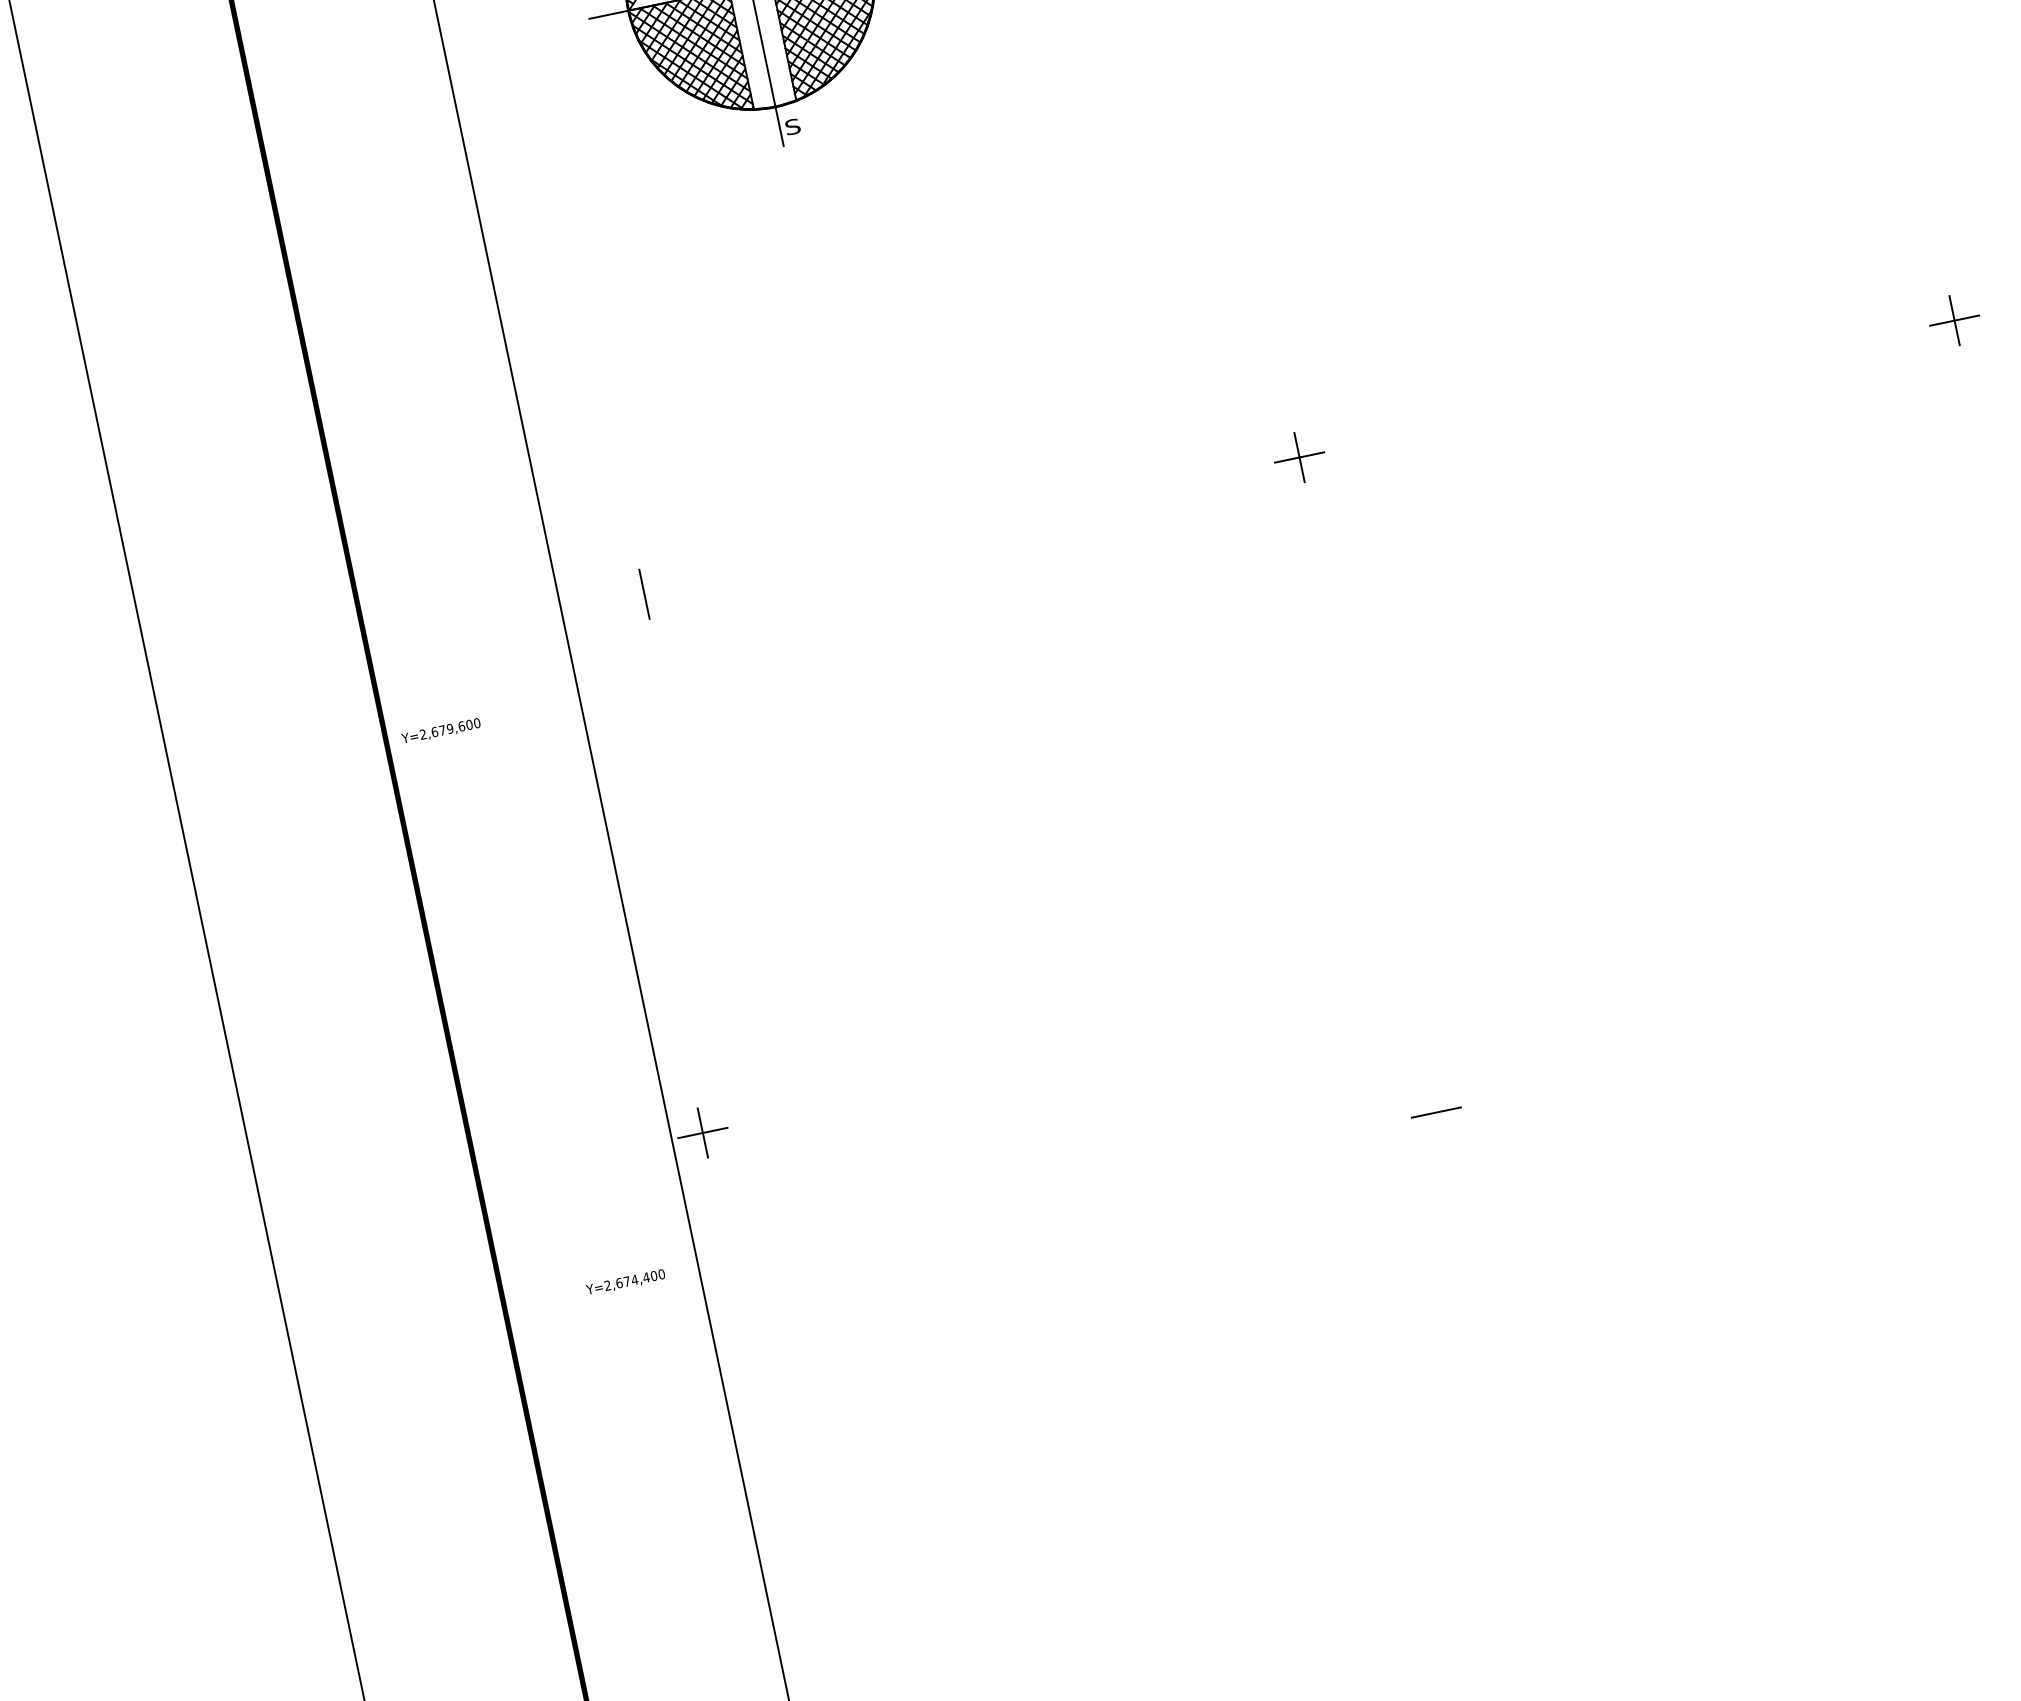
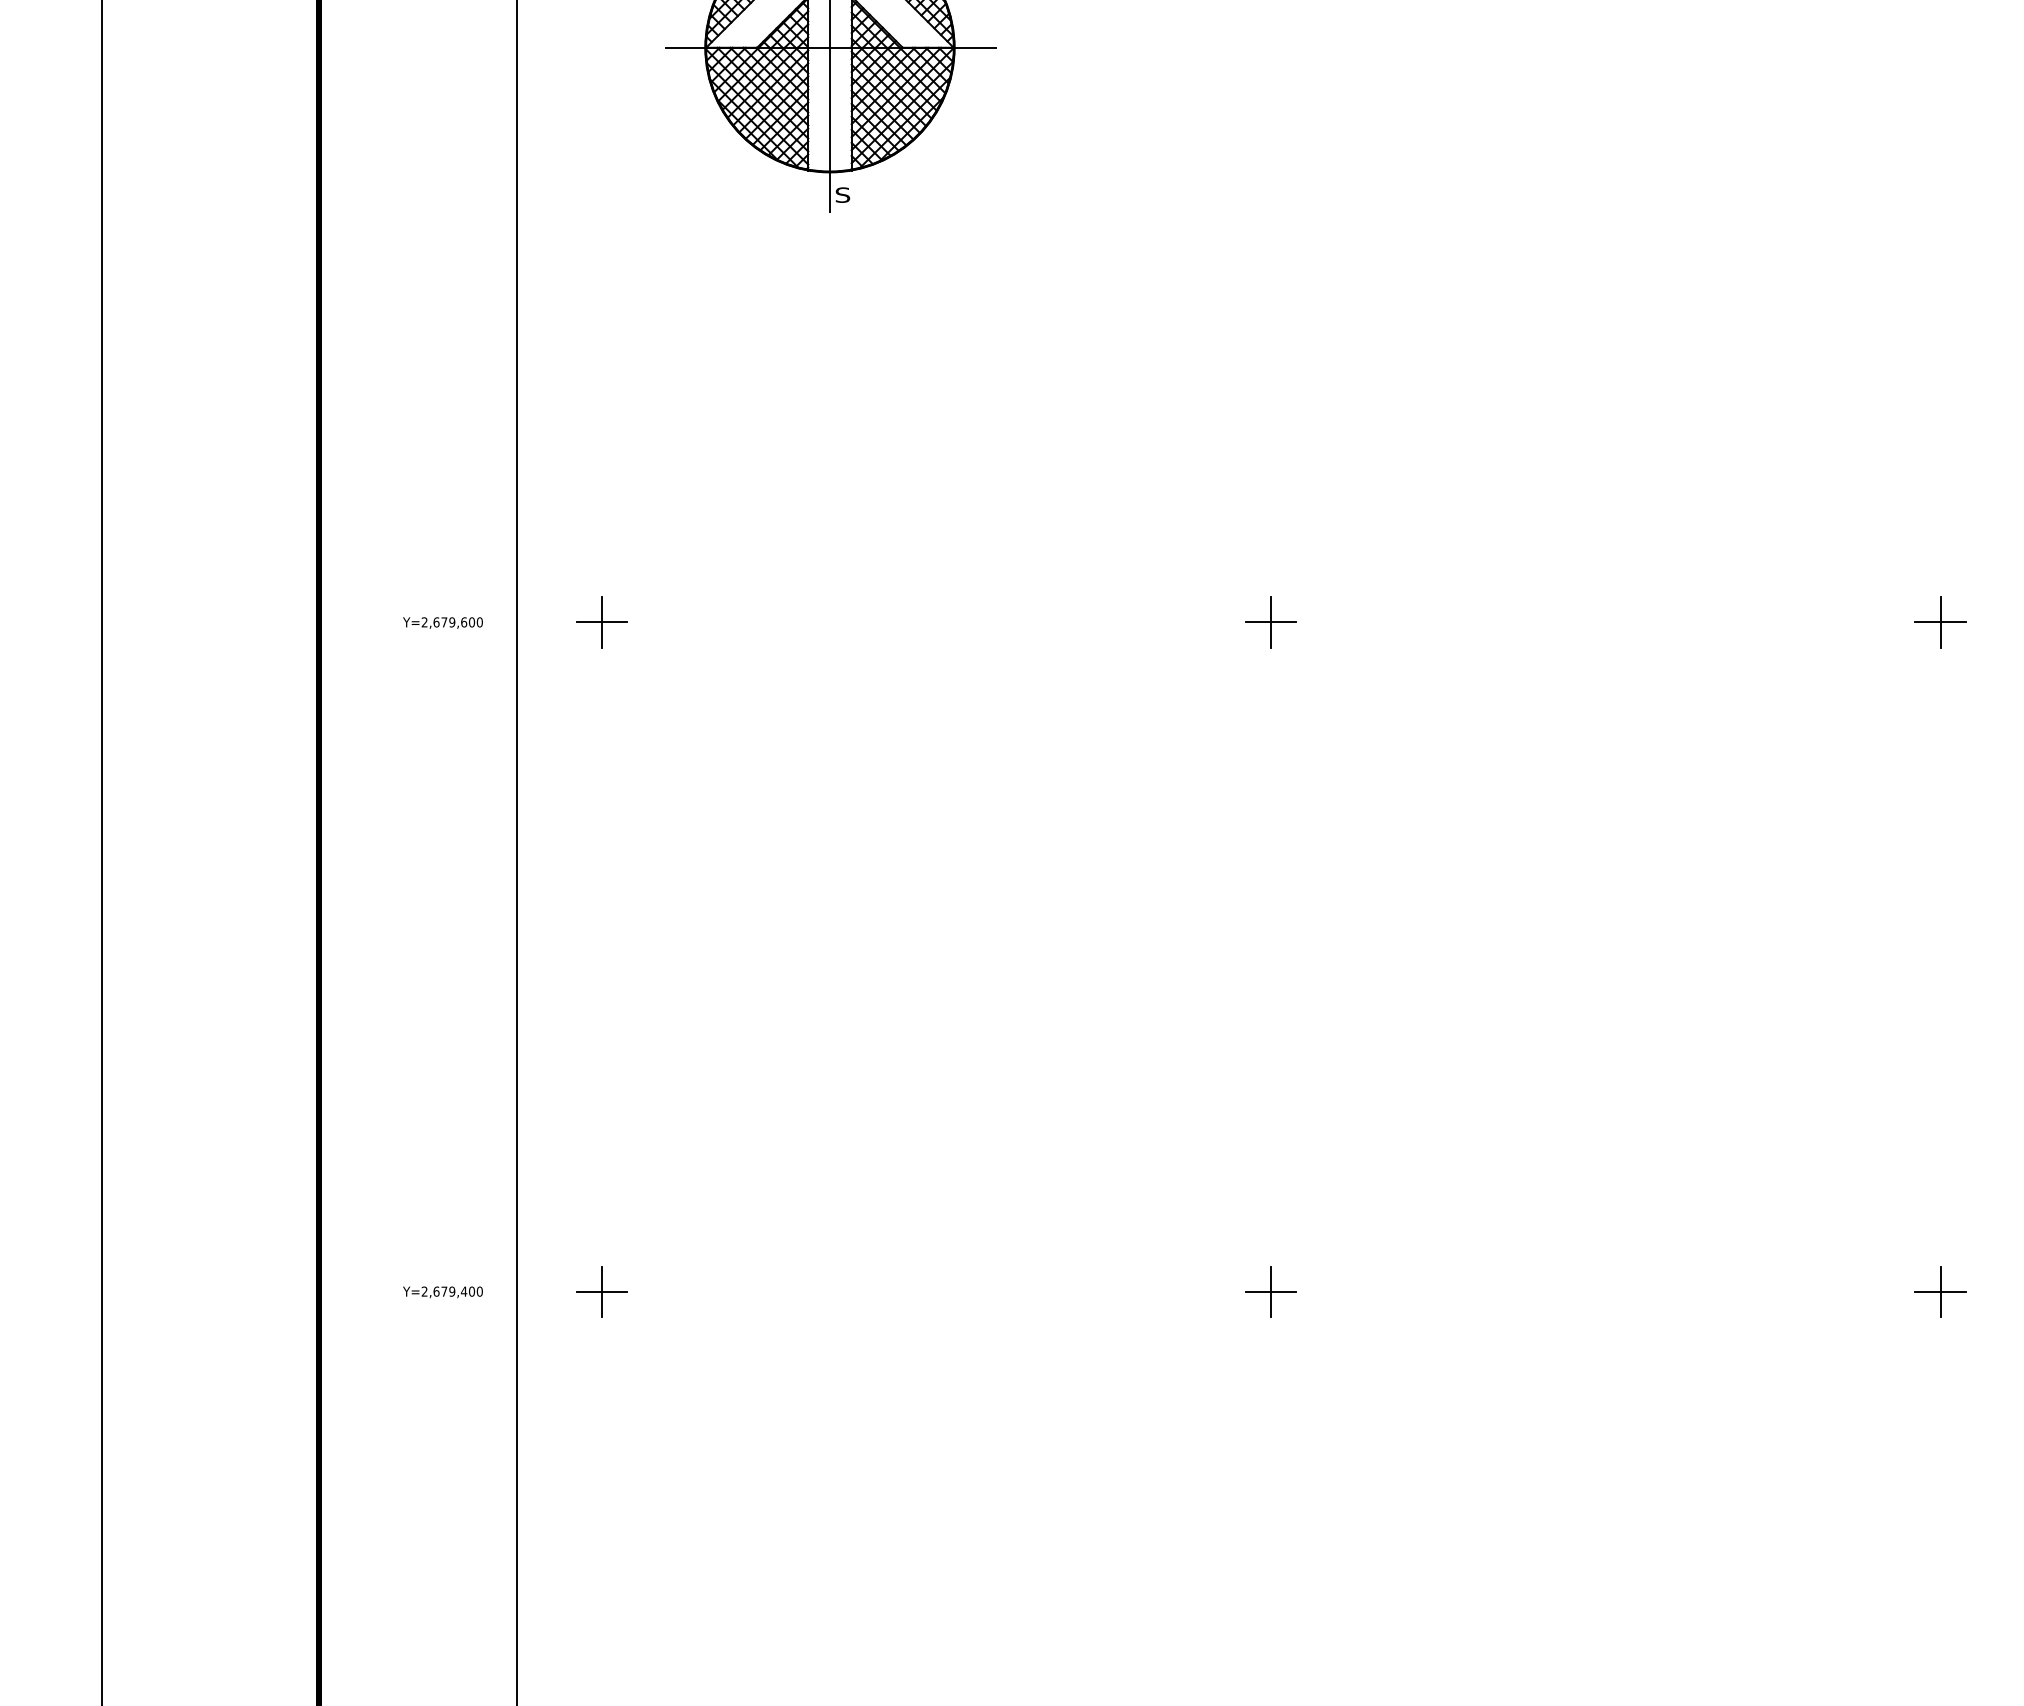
line: (644, 594) -> (601, 622), added
text: (440, 730) -> (442, 622), moved
line: (1436, 1112) -> (1271, 1291), added
part: (702, 1132) -> (601, 1291), moved
text: (634, 1279) -> (452, 1291), Y=2,674,400 -> Y=2,679,400

